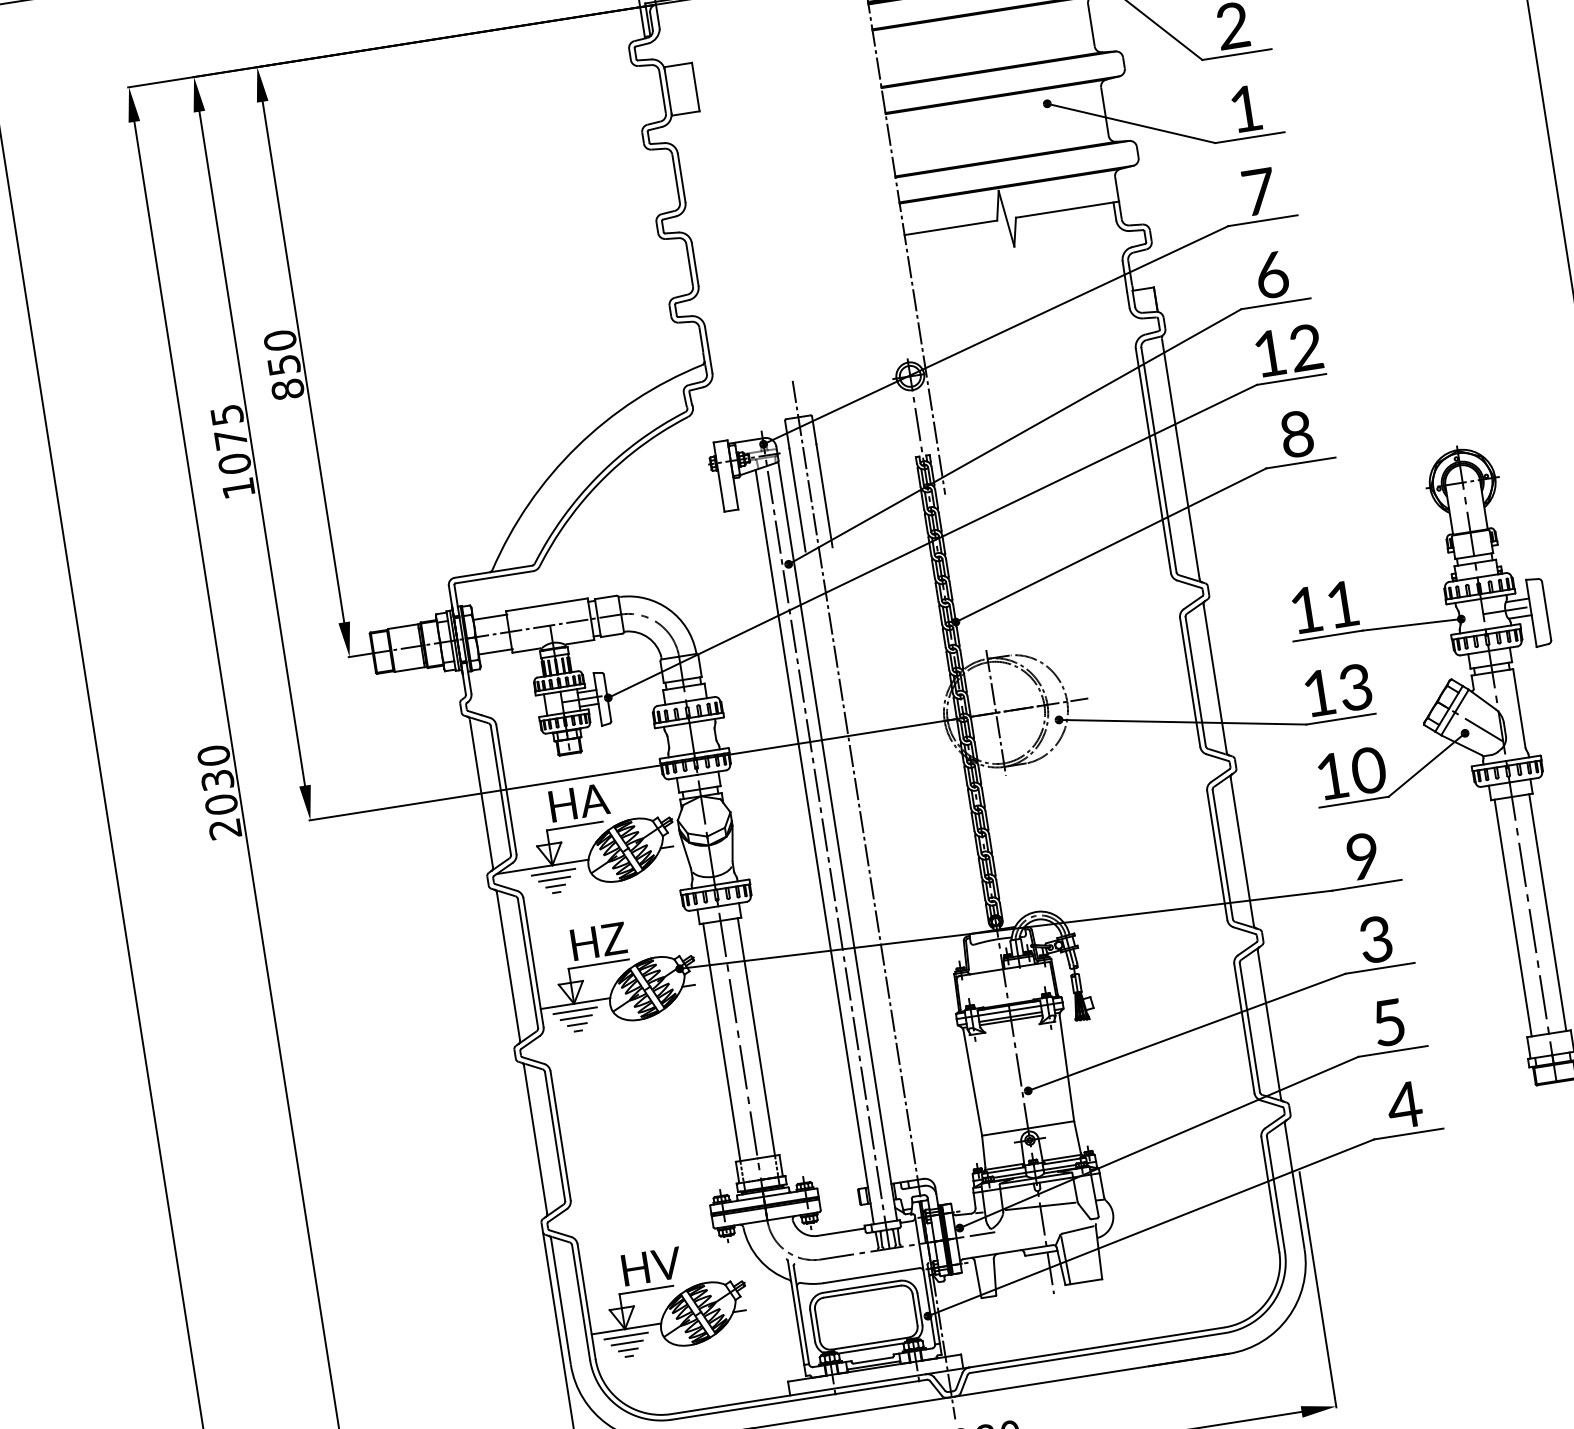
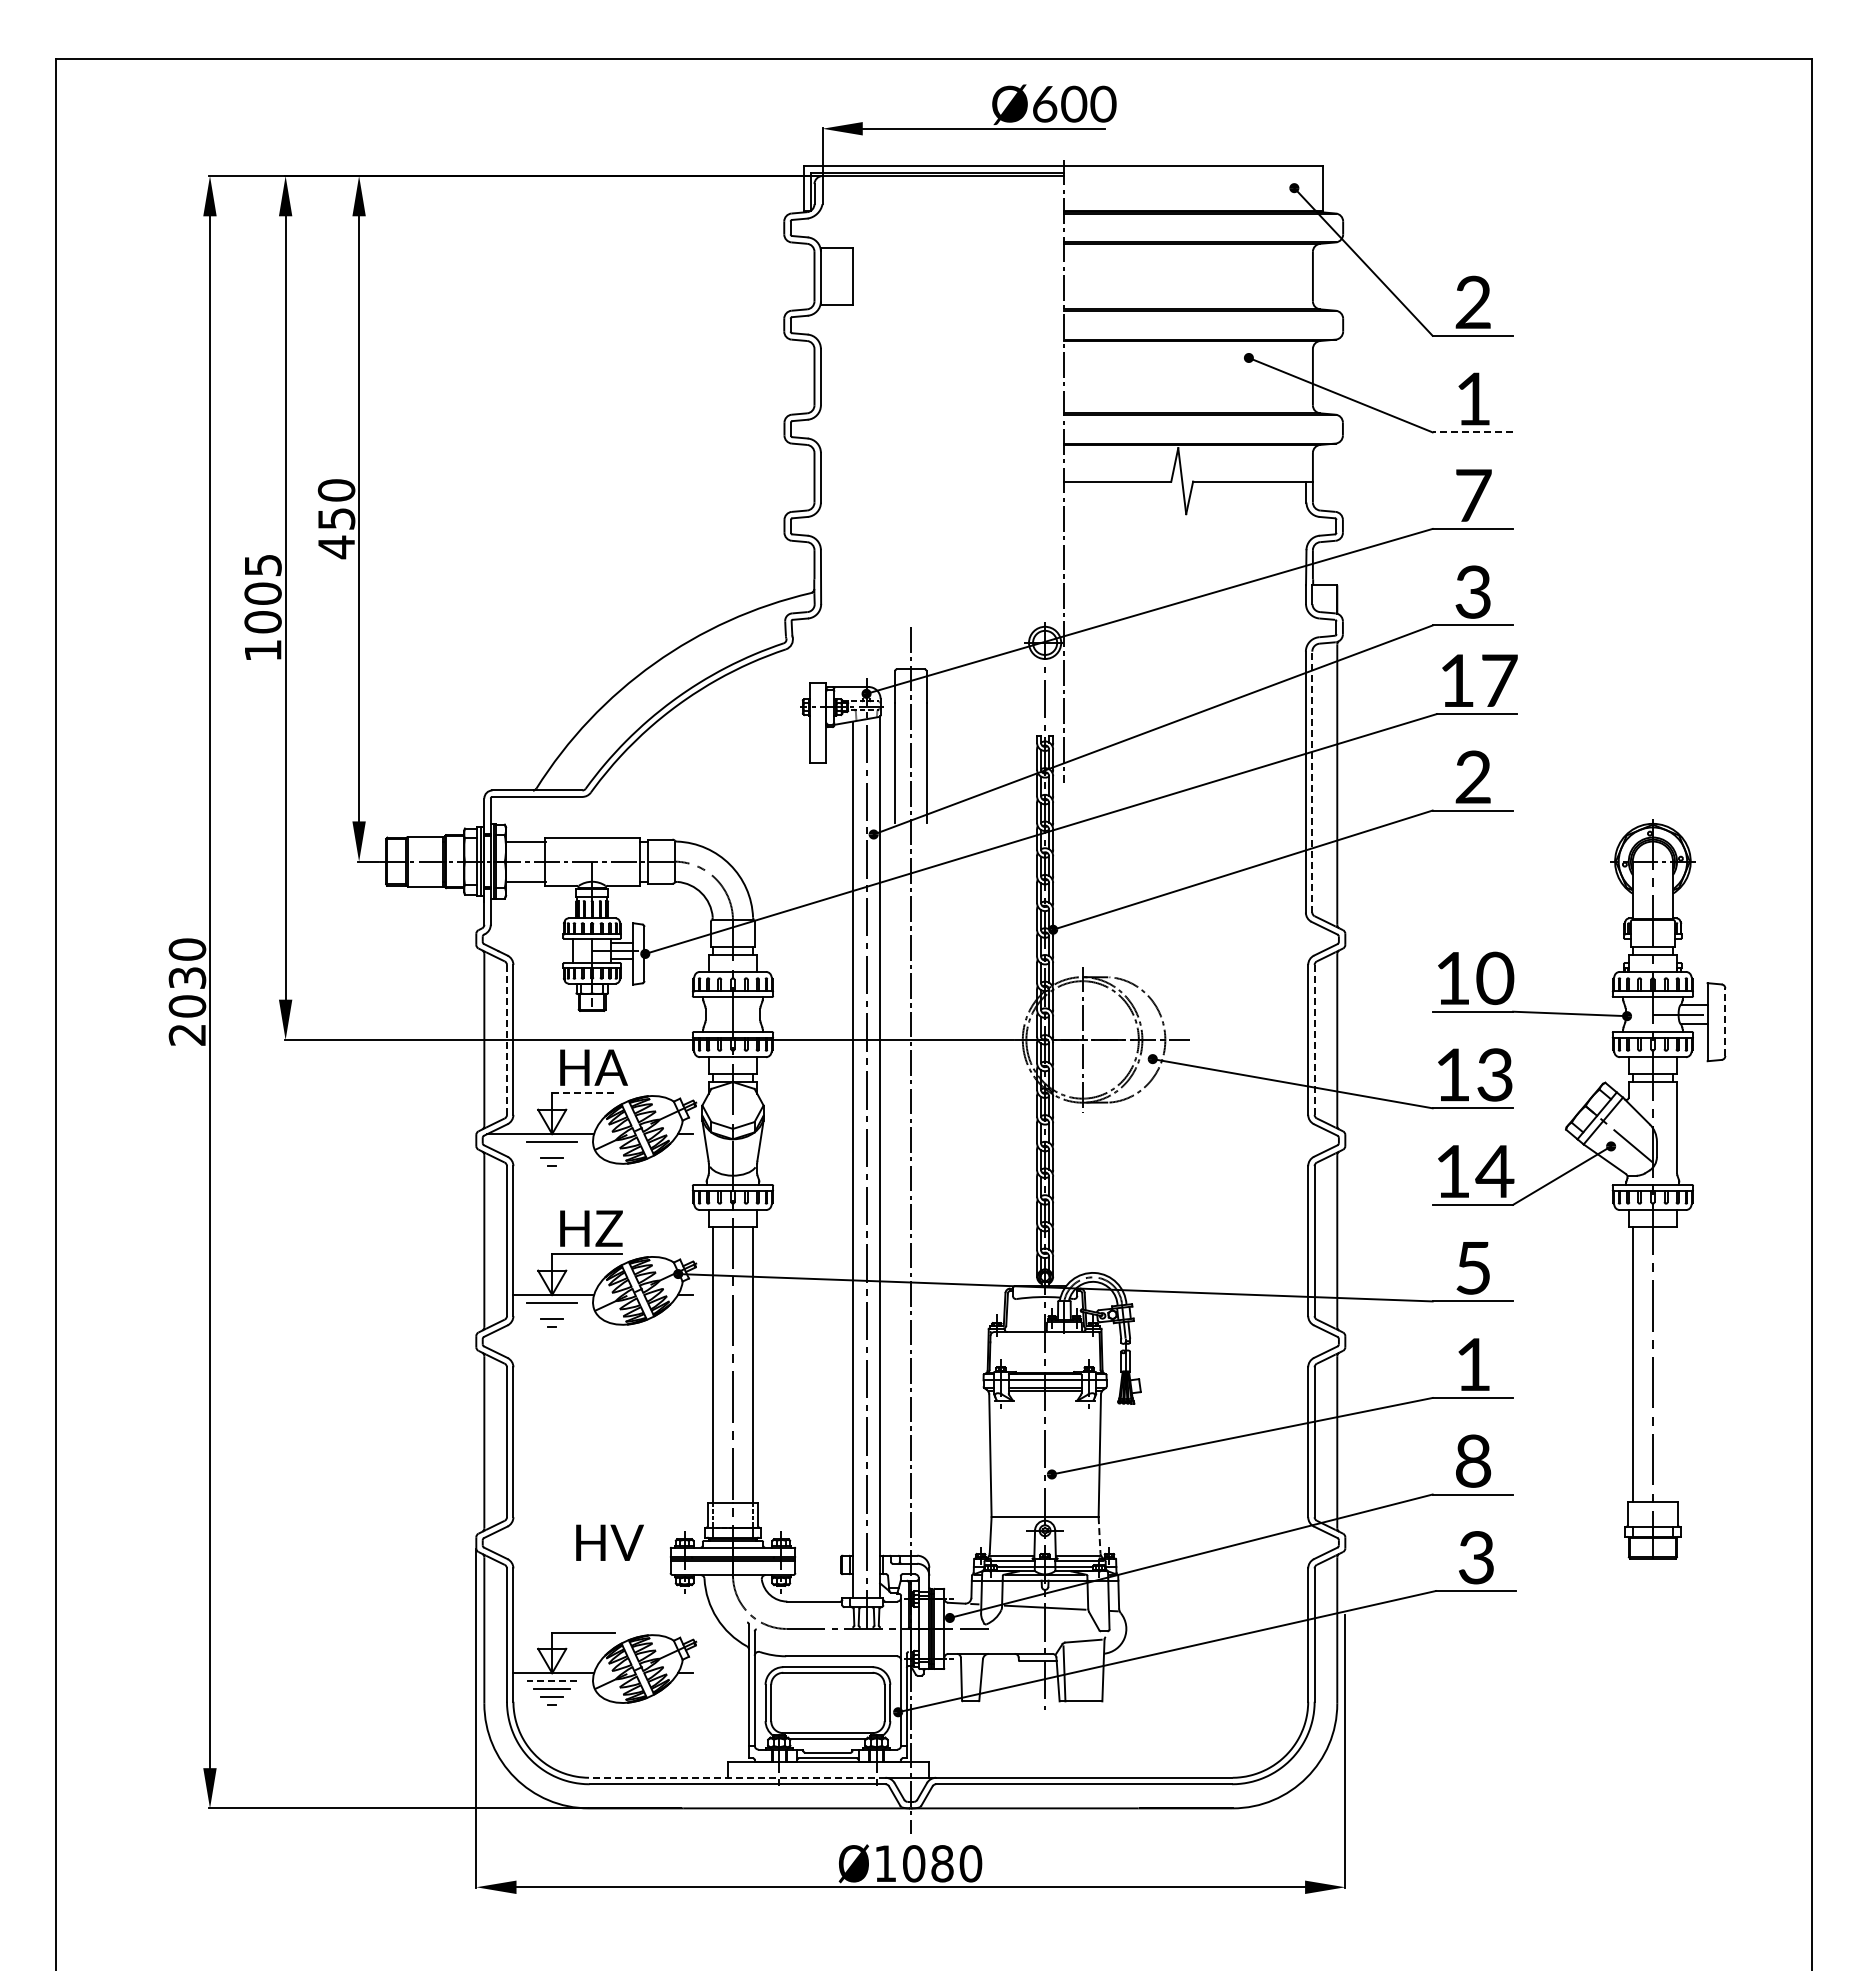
line: (1249, 137) -> (1472, 432), solid -> dashed
text: (1271, 274) -> (1473, 591), 6 -> 3
text: (1306, 347) -> (1499, 680), 12 -> 17
text: (287, 389) -> (336, 547), 850 -> 450
text: (1297, 434) -> (1473, 777), 8 -> 2
text: (230, 439) -> (262, 593), 1075 -> 1005
line: (1159, 459) -> (1312, 781), solid -> dashed
text: (1343, 604) -> (1495, 978), 11 -> 10
line: (1546, 611) -> (1725, 1022), solid -> dashed
line: (1195, 681) -> (1314, 1039), solid -> dashed
text: (1368, 770) -> (1494, 1171), 10 -> 14
line: (501, 790) -> (507, 1039), solid -> dashed
line: (575, 825) -> (585, 1093), solid -> dashed
text: (1363, 856) -> (1473, 1267), 9 -> 5
line: (554, 879) -> (552, 1150), removed
line: (1548, 912) -> (1673, 1364), removed
text: (1375, 939) -> (1472, 1364), 3 -> 1
line: (576, 1017) -> (552, 1311), removed
text: (1389, 1022) -> (1473, 1460), 5 -> 8
text: (1403, 1105) -> (1475, 1557), 4 -> 3
line: (1077, 1136) -> (1099, 1535), solid -> dashed
text: (651, 1266) -> (609, 1542), moved
line: (625, 1336) -> (551, 1681), solid -> dashed
line: (798, 1393) -> (737, 1777), solid -> dashed

